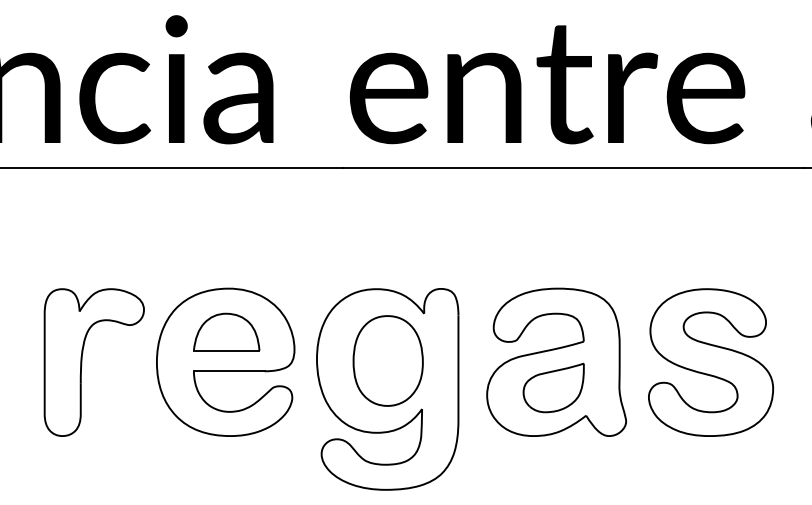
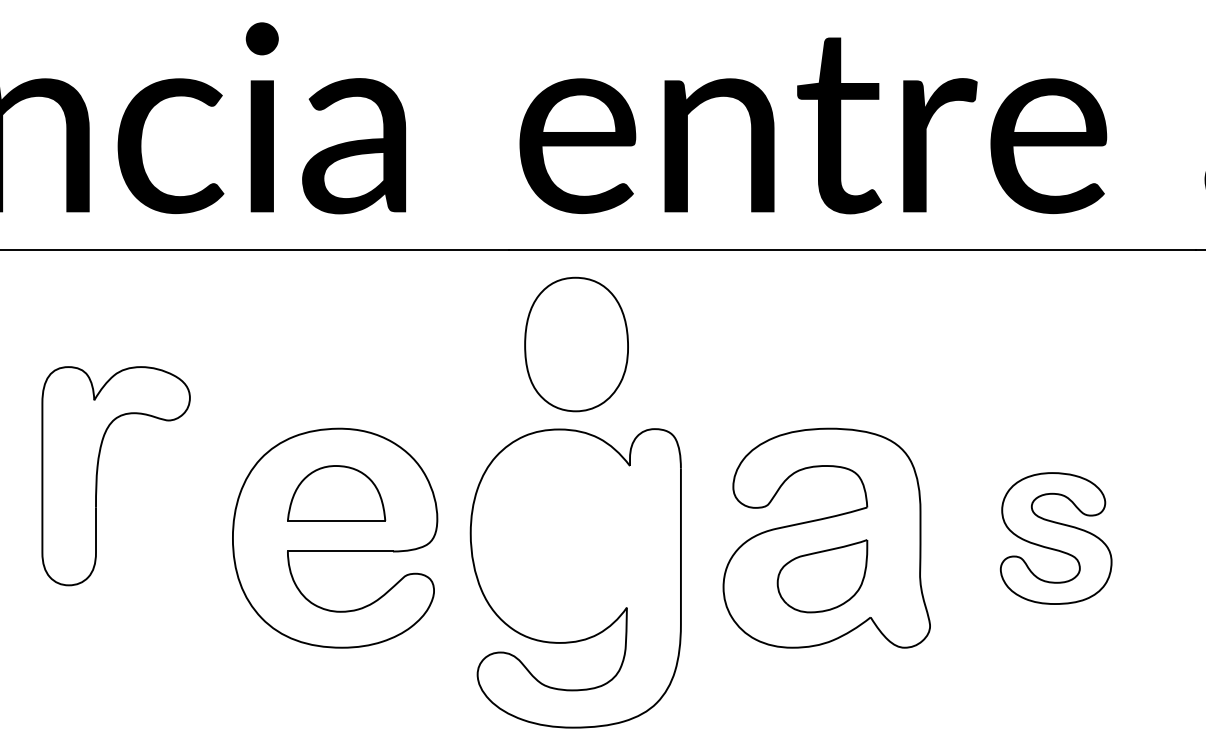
part: (387, 360) -> (575, 343), moved
part: (82, 362) -> (98, 476), moved
part: (710, 362) -> (1055, 538), size x0.6

